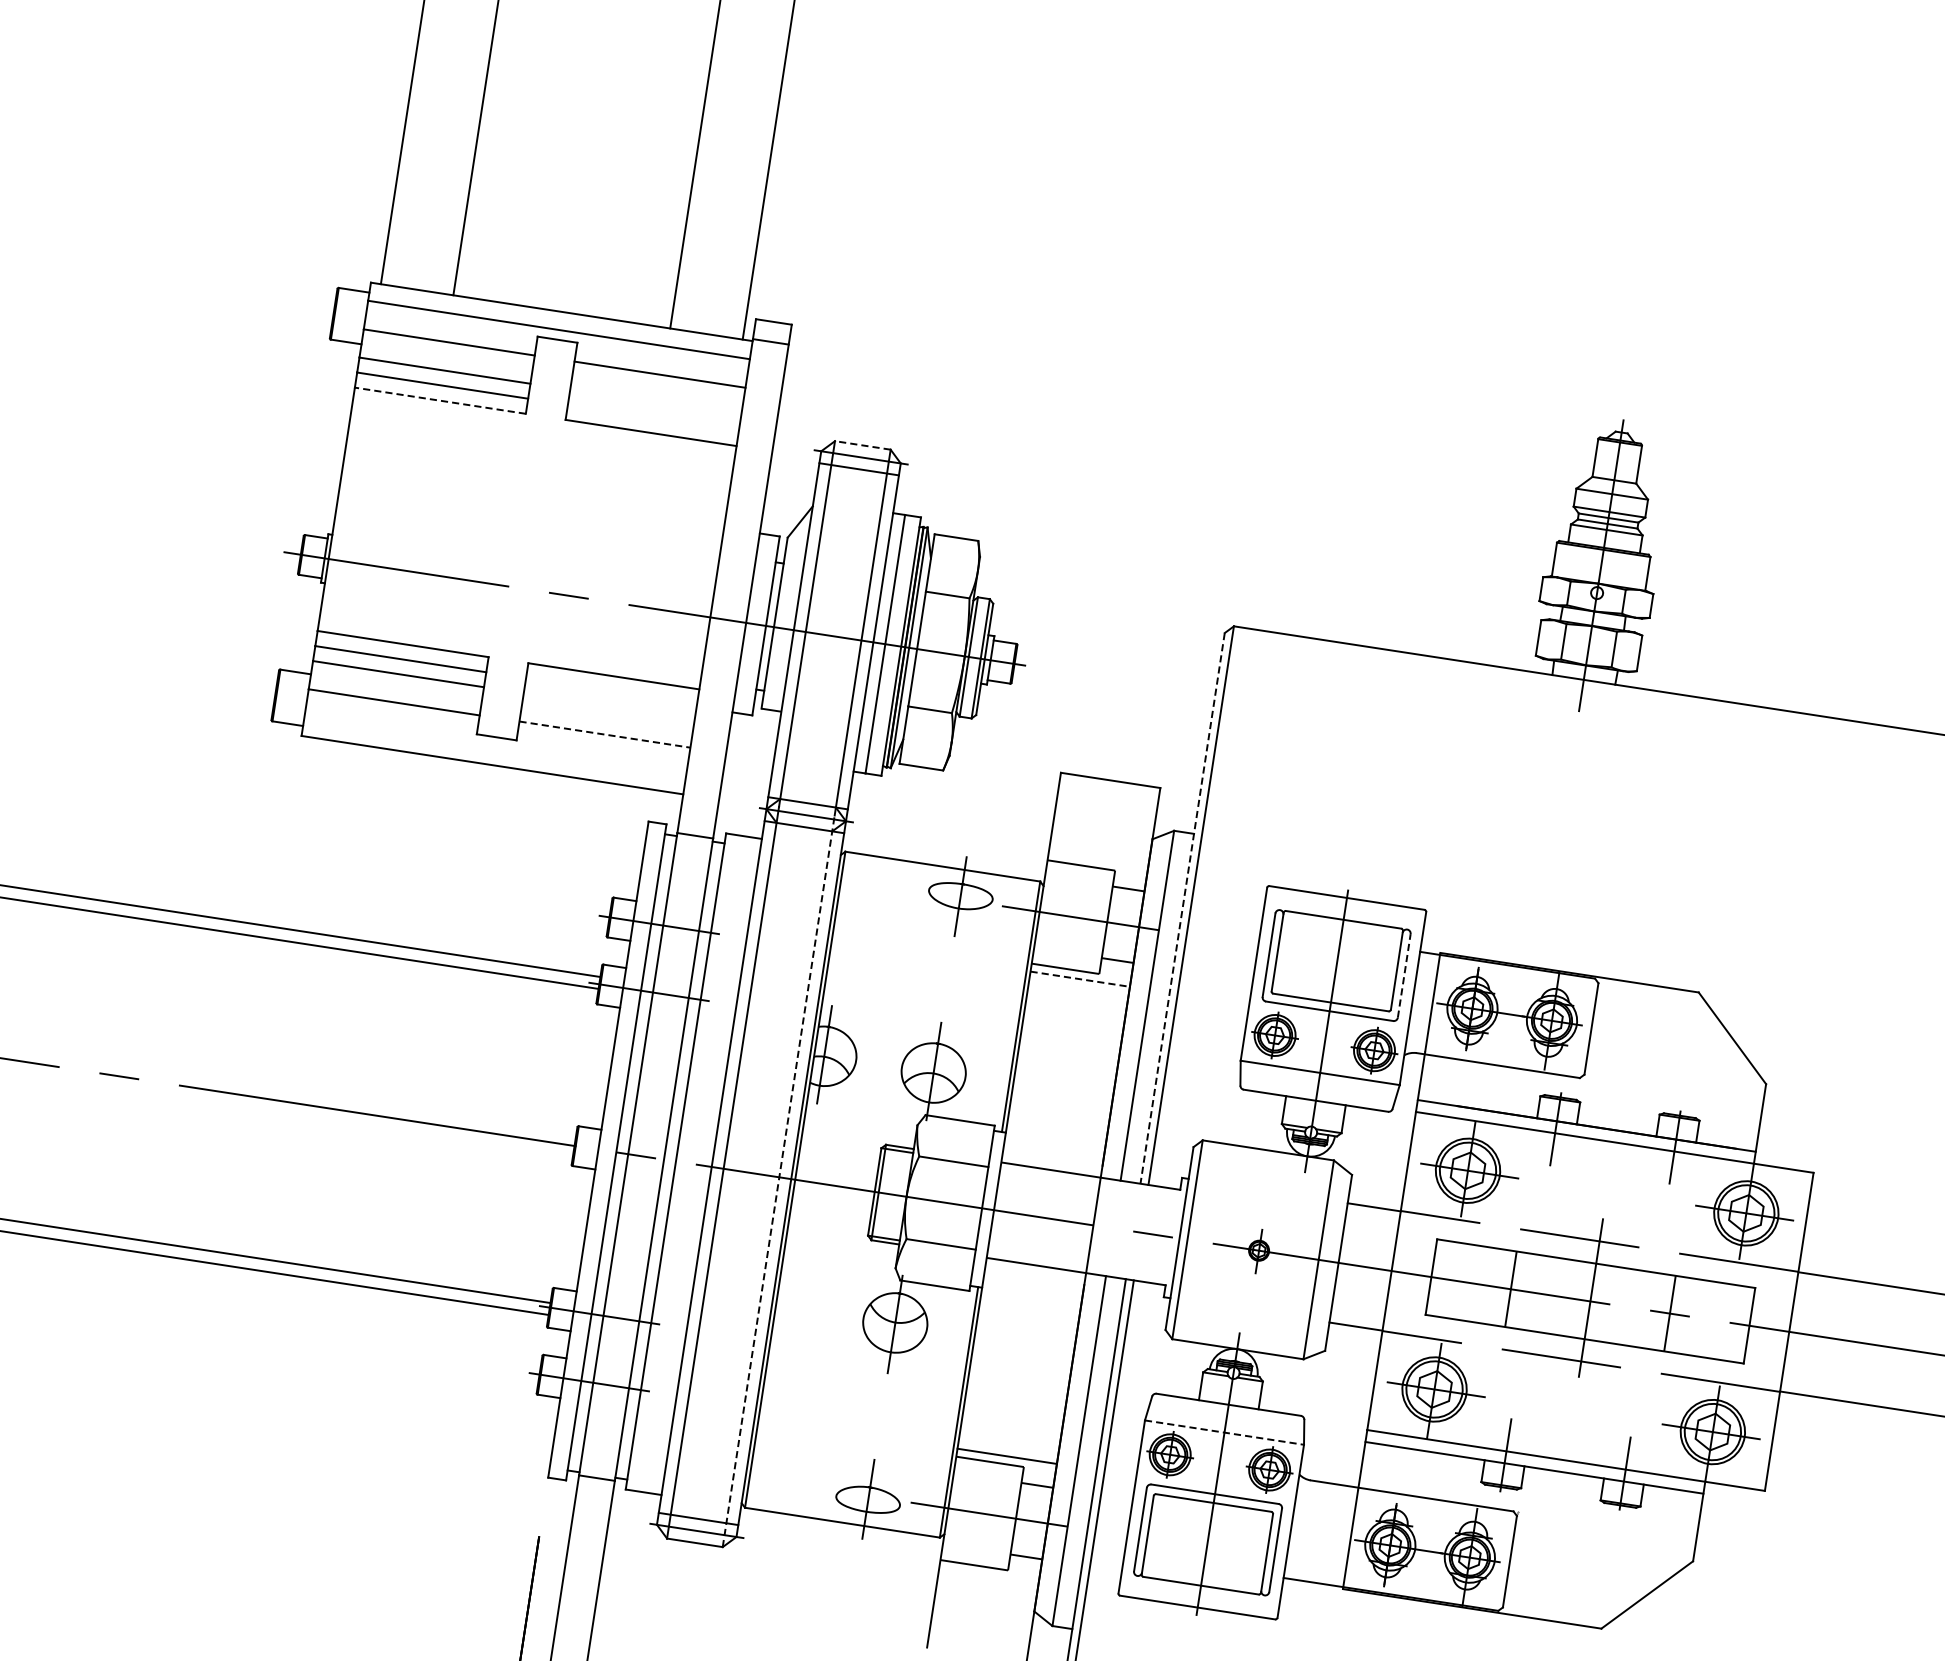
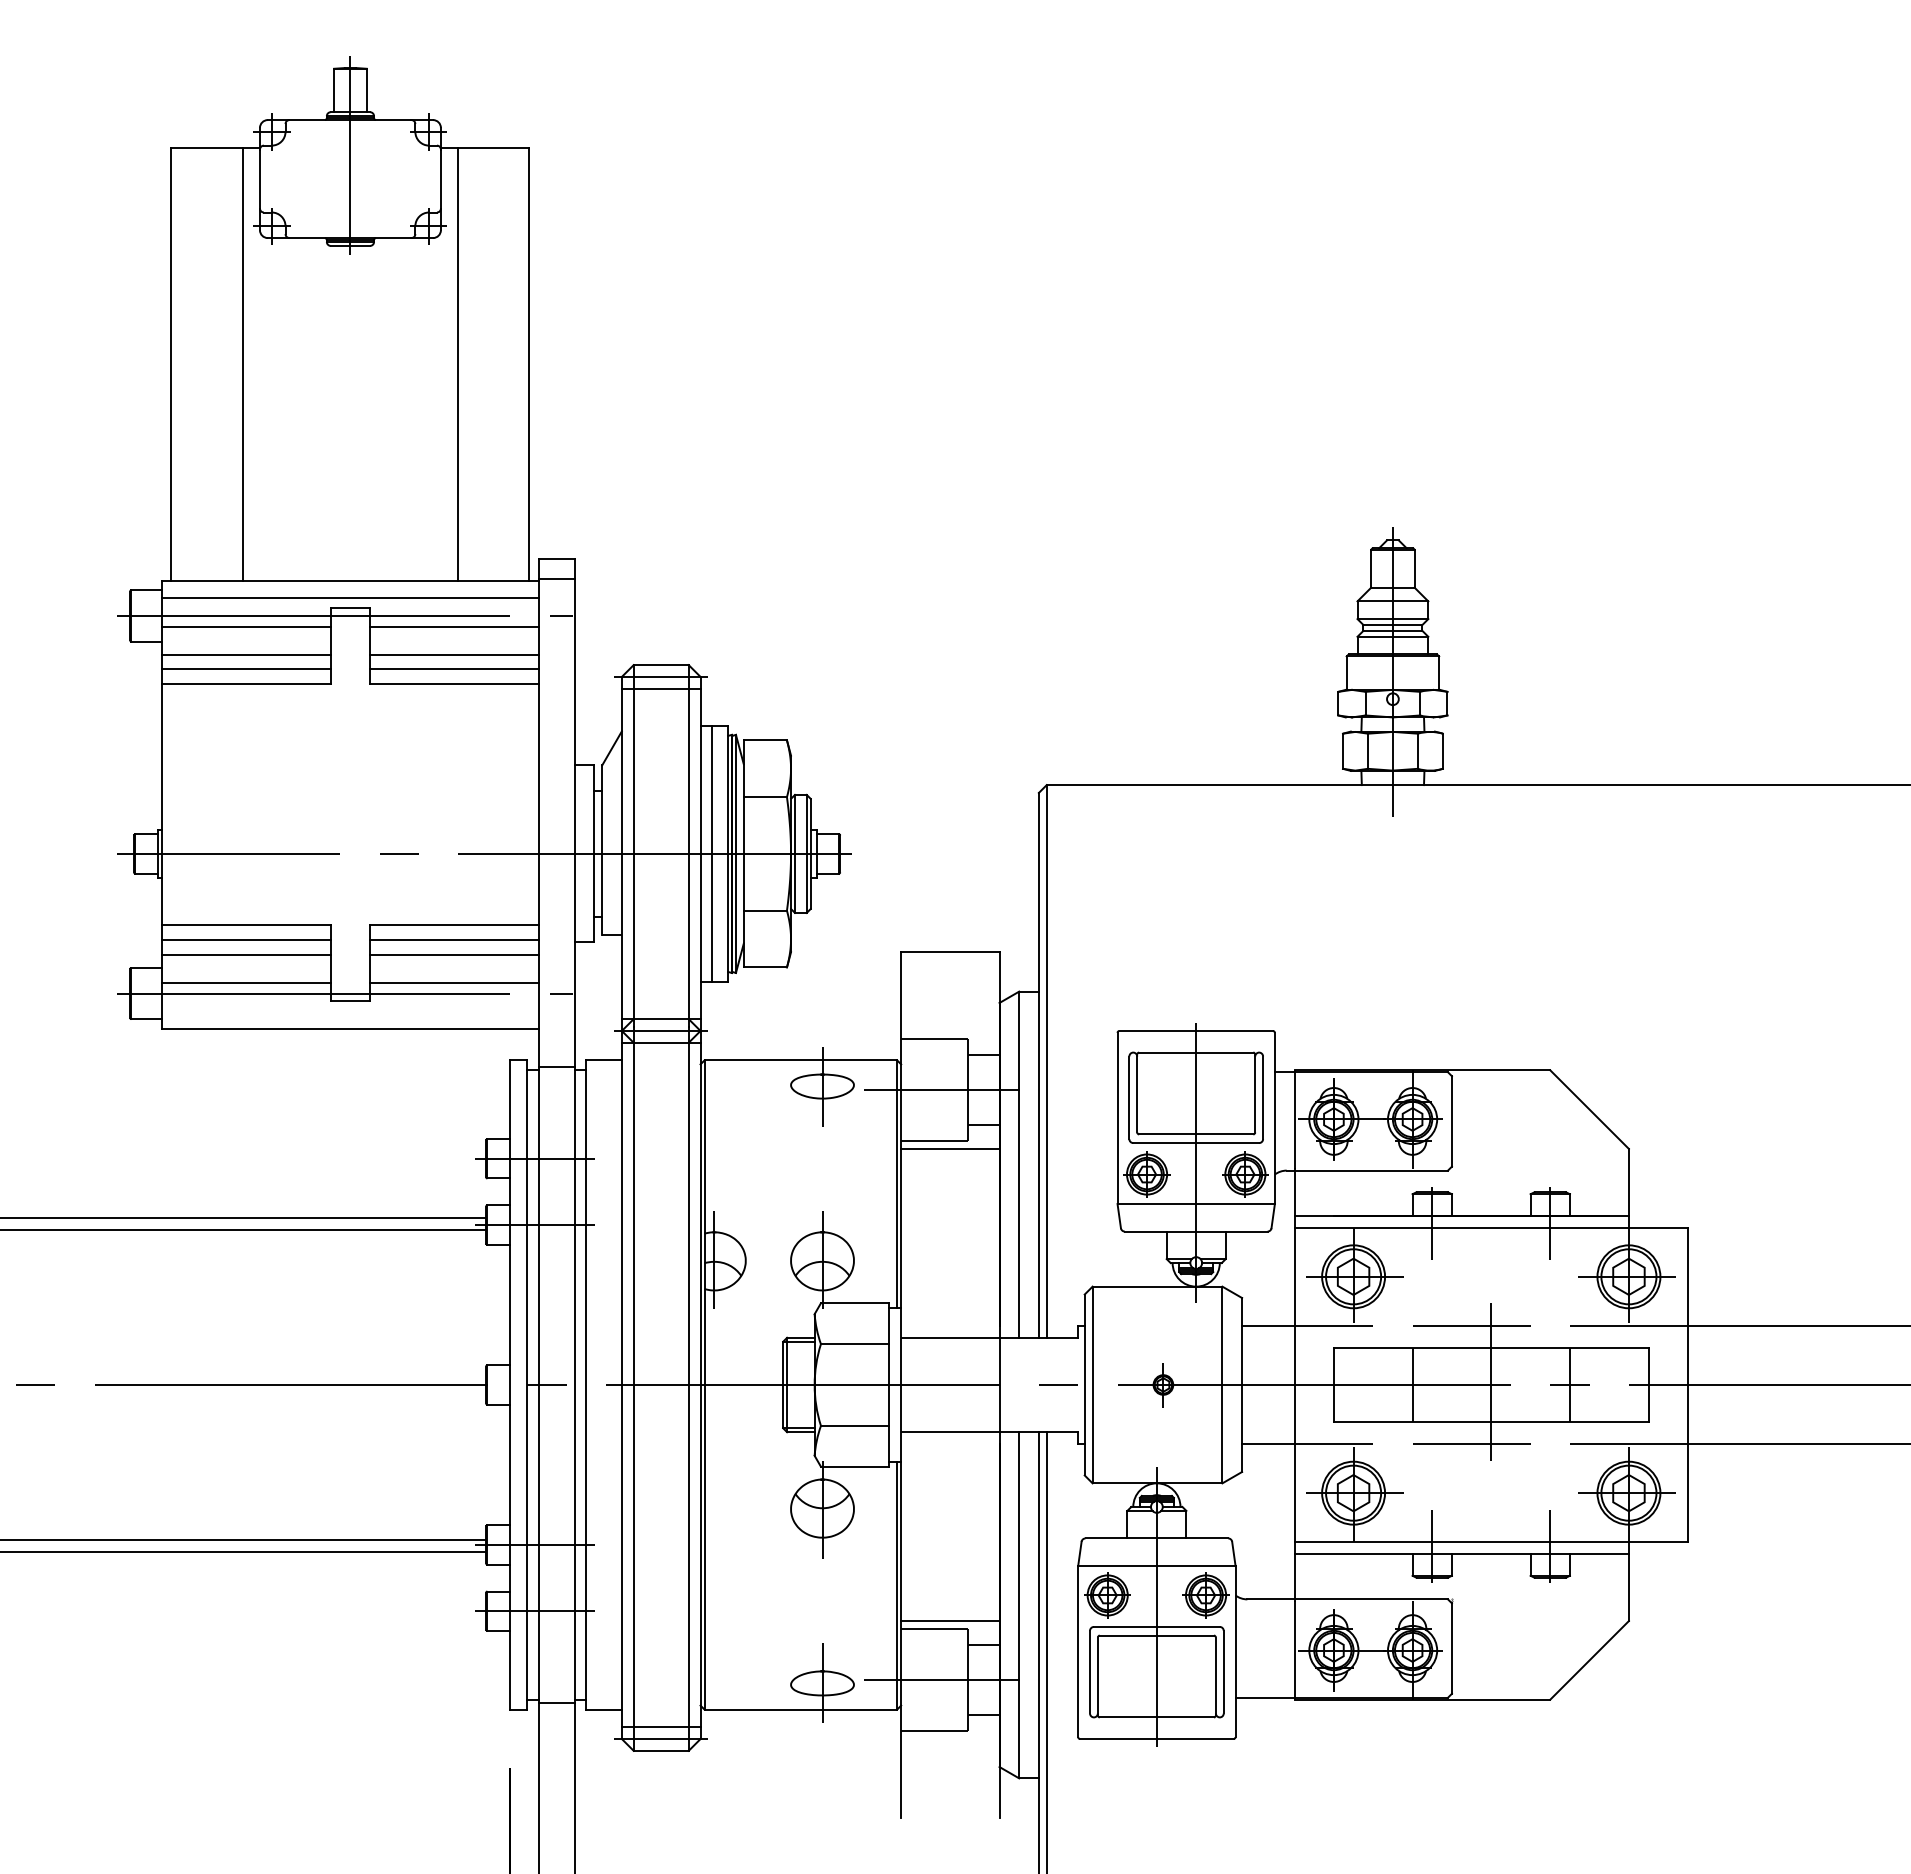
line: (550, 346) -> (344, 615), added
line: (440, 400) -> (246, 684), dashed -> solid
line: (655, 402) -> (454, 654), added
line: (653, 417) -> (454, 669), added
line: (863, 445) -> (661, 665), dashed -> solid
line: (611, 691) -> (454, 940), added
line: (609, 705) -> (454, 954), added
line: (491, 728) -> (344, 993), added
line: (604, 734) -> (454, 982), dashed -> solid
line: (1182, 908) -> (1038, 1065), dashed -> solid
line: (1404, 975) -> (1263, 1097), dashed -> solid
line: (1080, 978) -> (950, 1148), dashed -> solid
line: (778, 1180) -> (688, 1388), dashed -> solid
line: (1224, 1432) -> (1156, 1565), dashed -> solid

